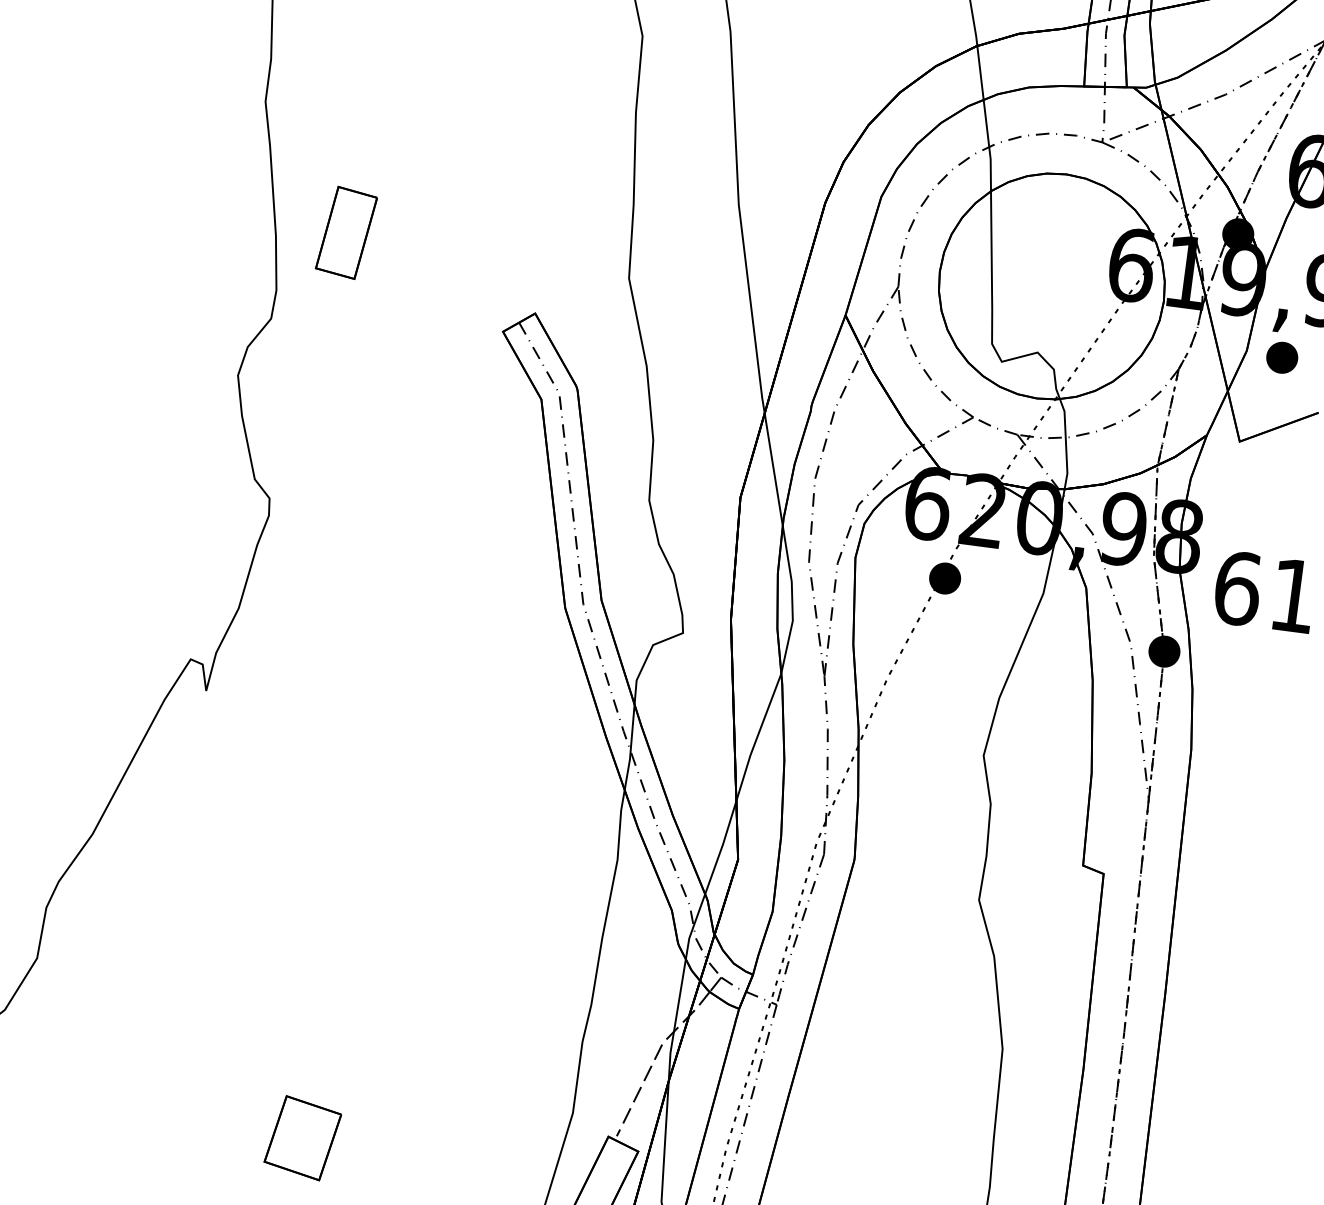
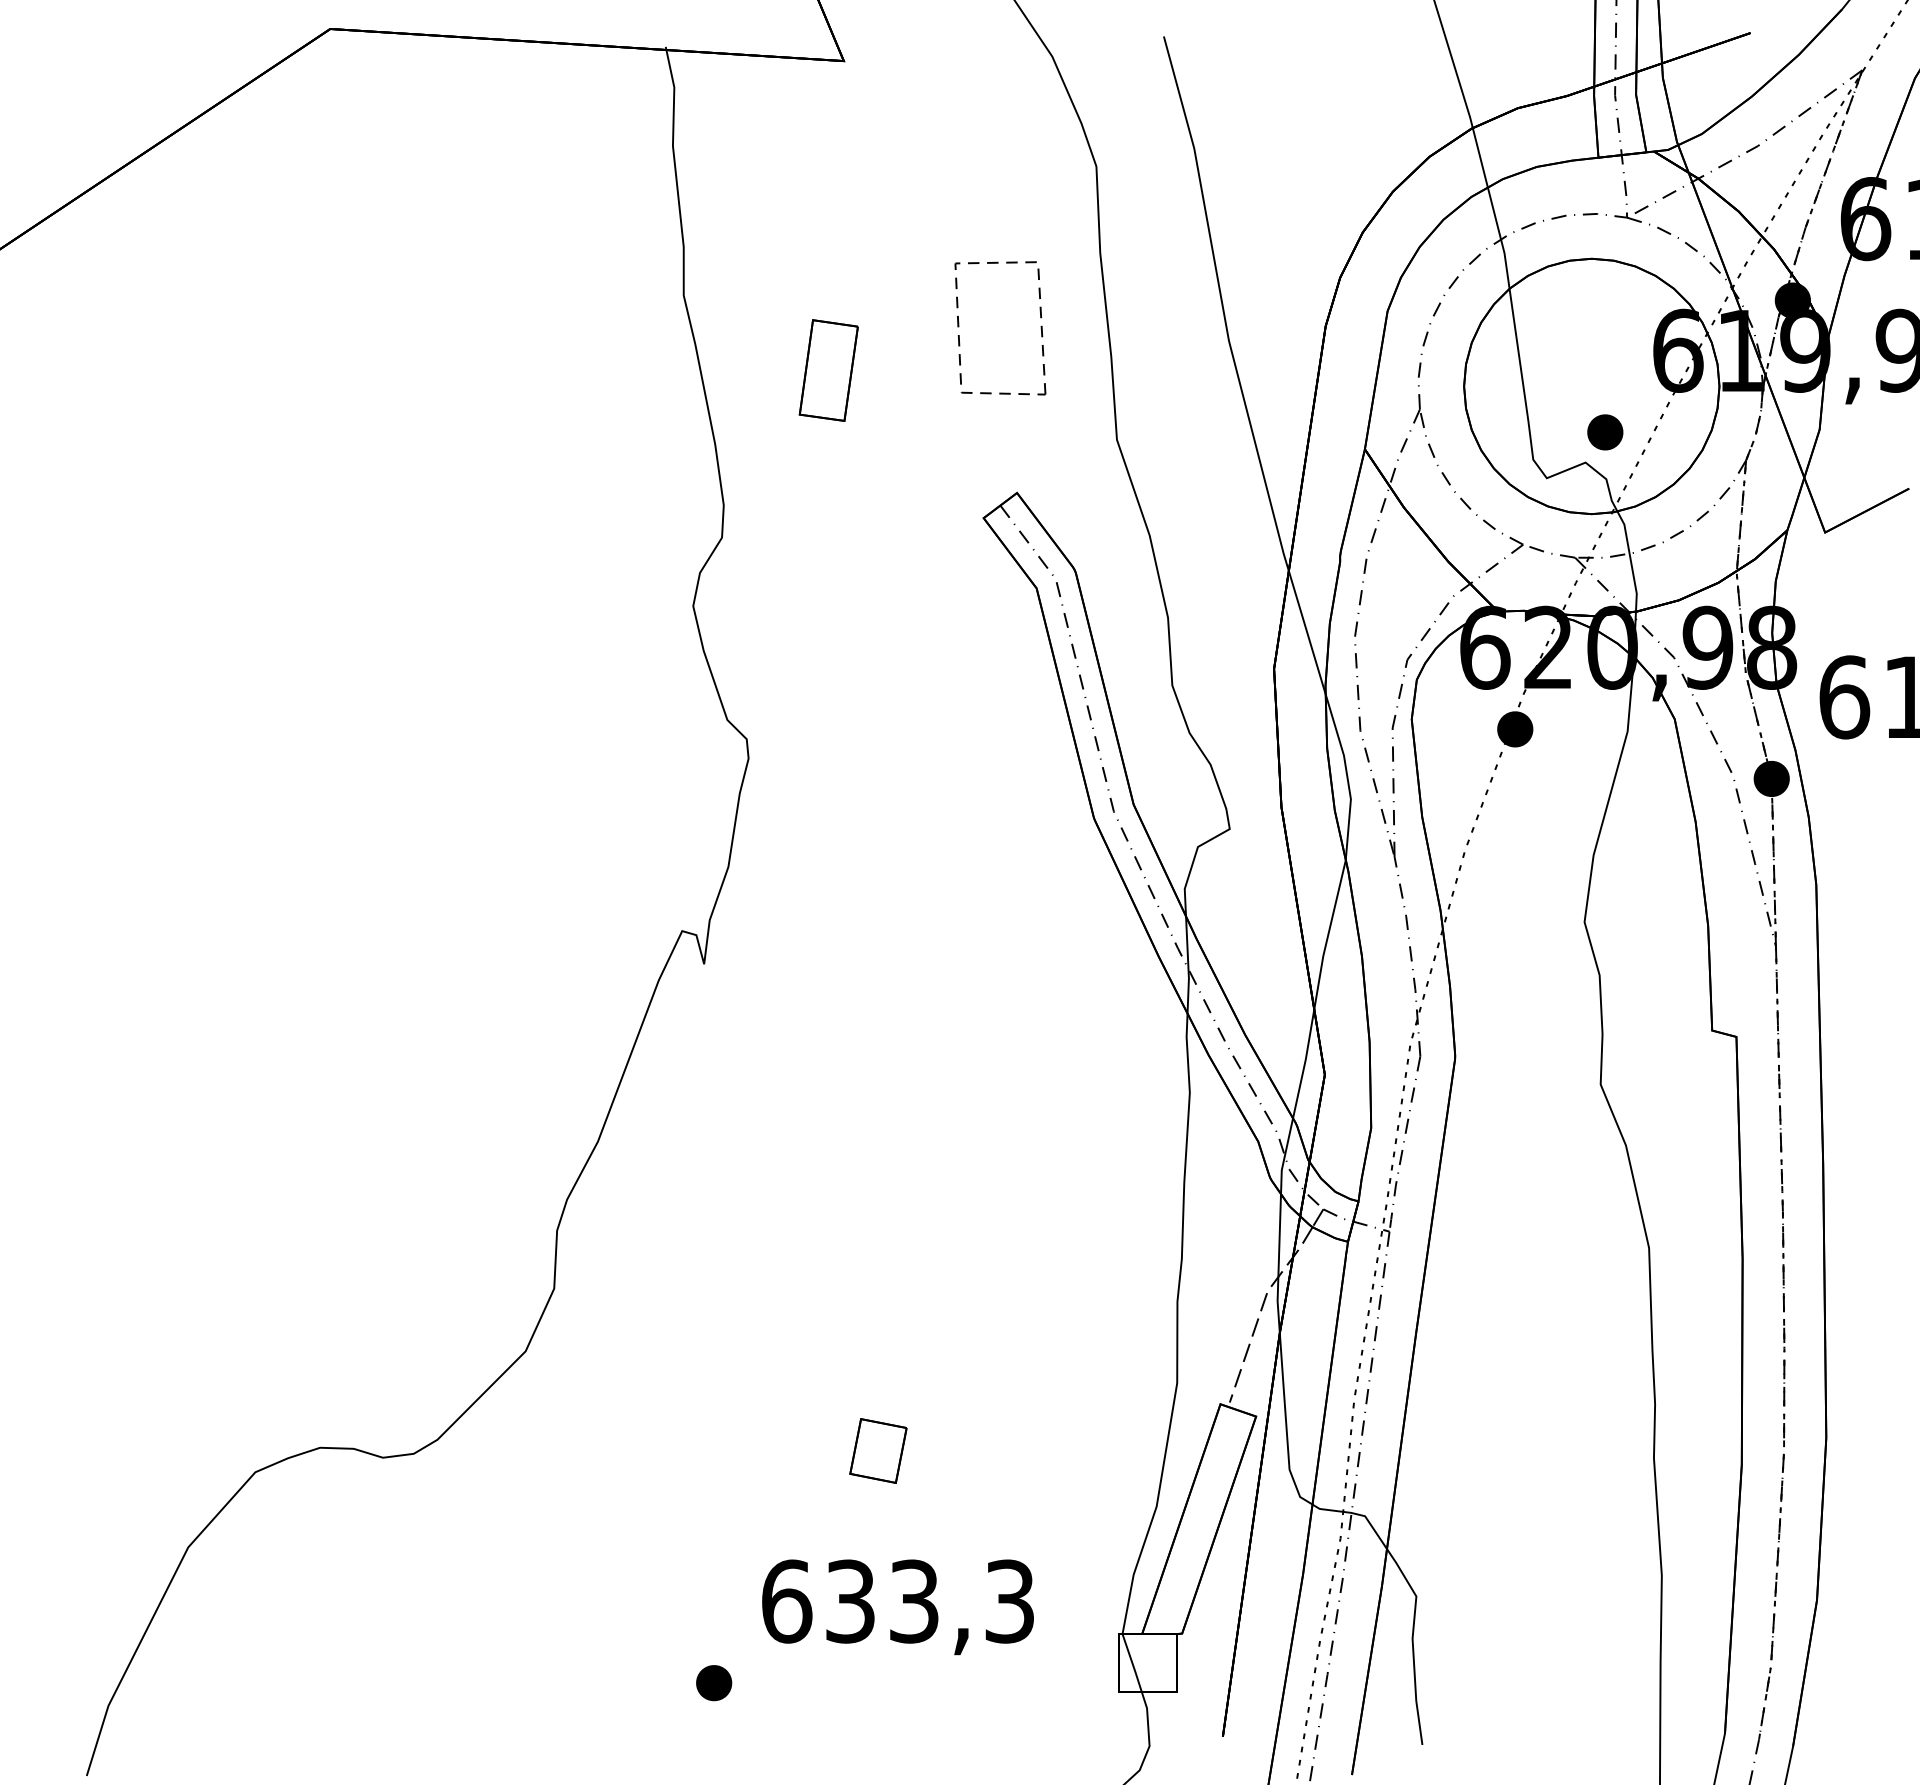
part: (574, 171) -> (1040, 328), added
part: (346, 232) -> (828, 370), moved
part: (1282, 357) -> (1605, 432), moved
part: (303, 1137) -> (878, 1450), size x0.71

